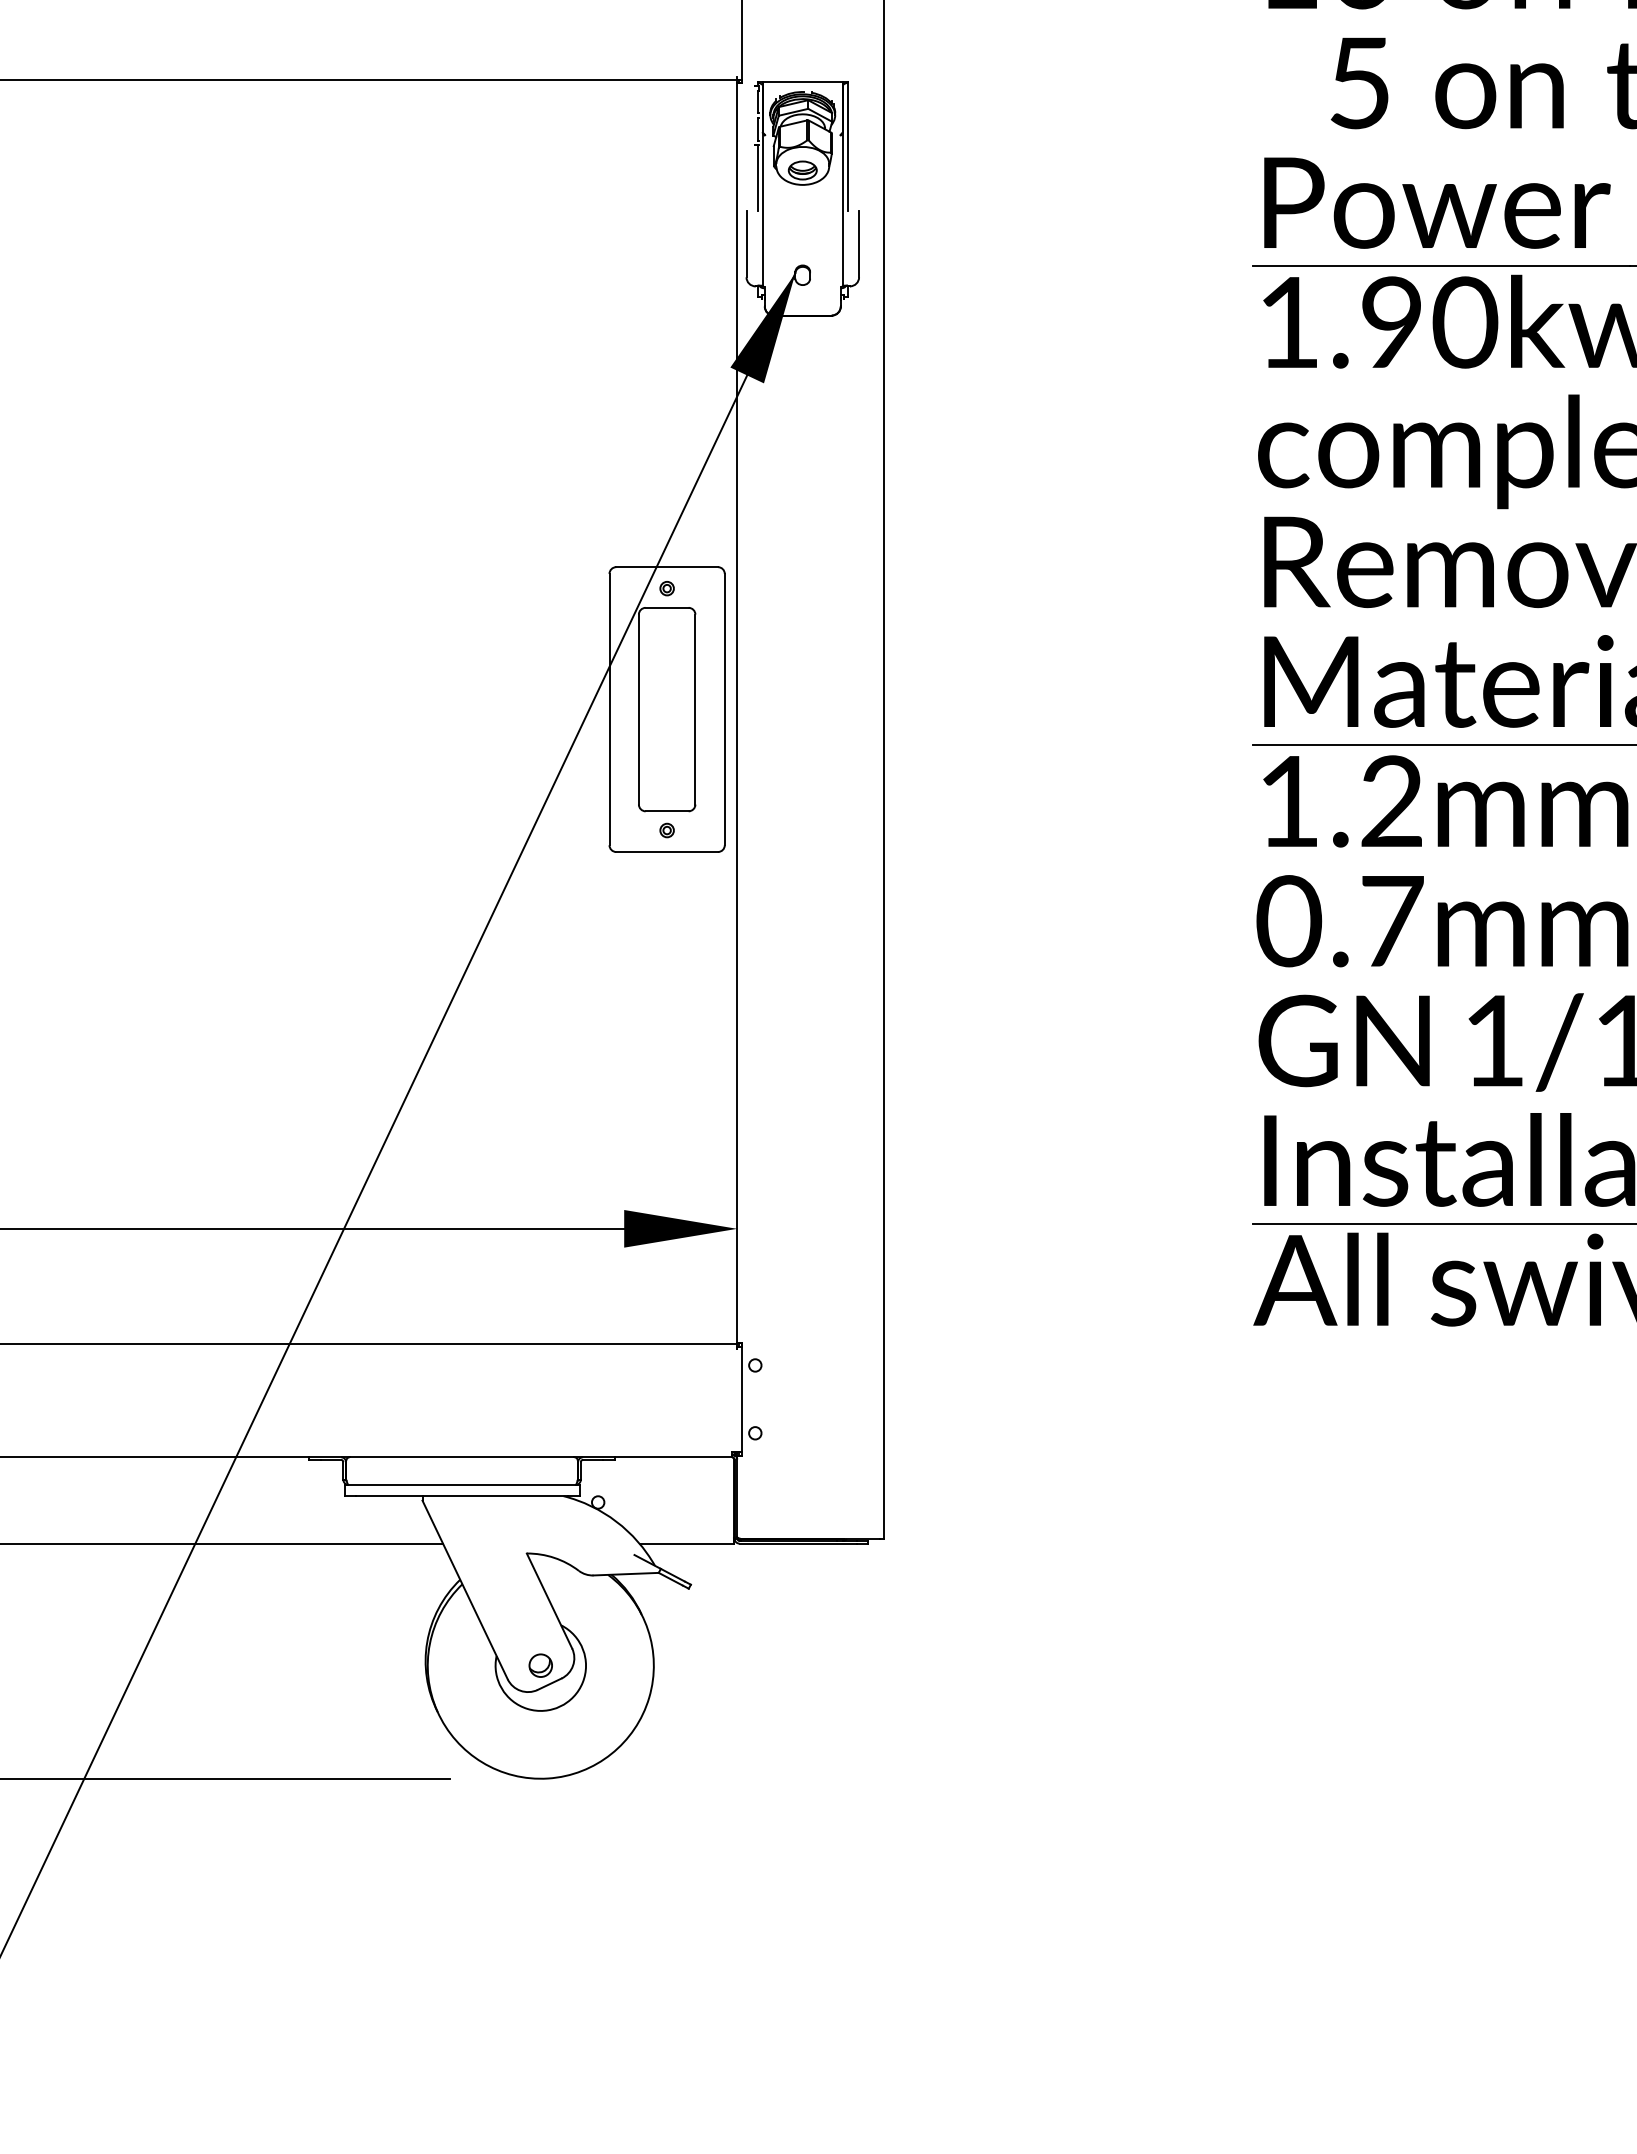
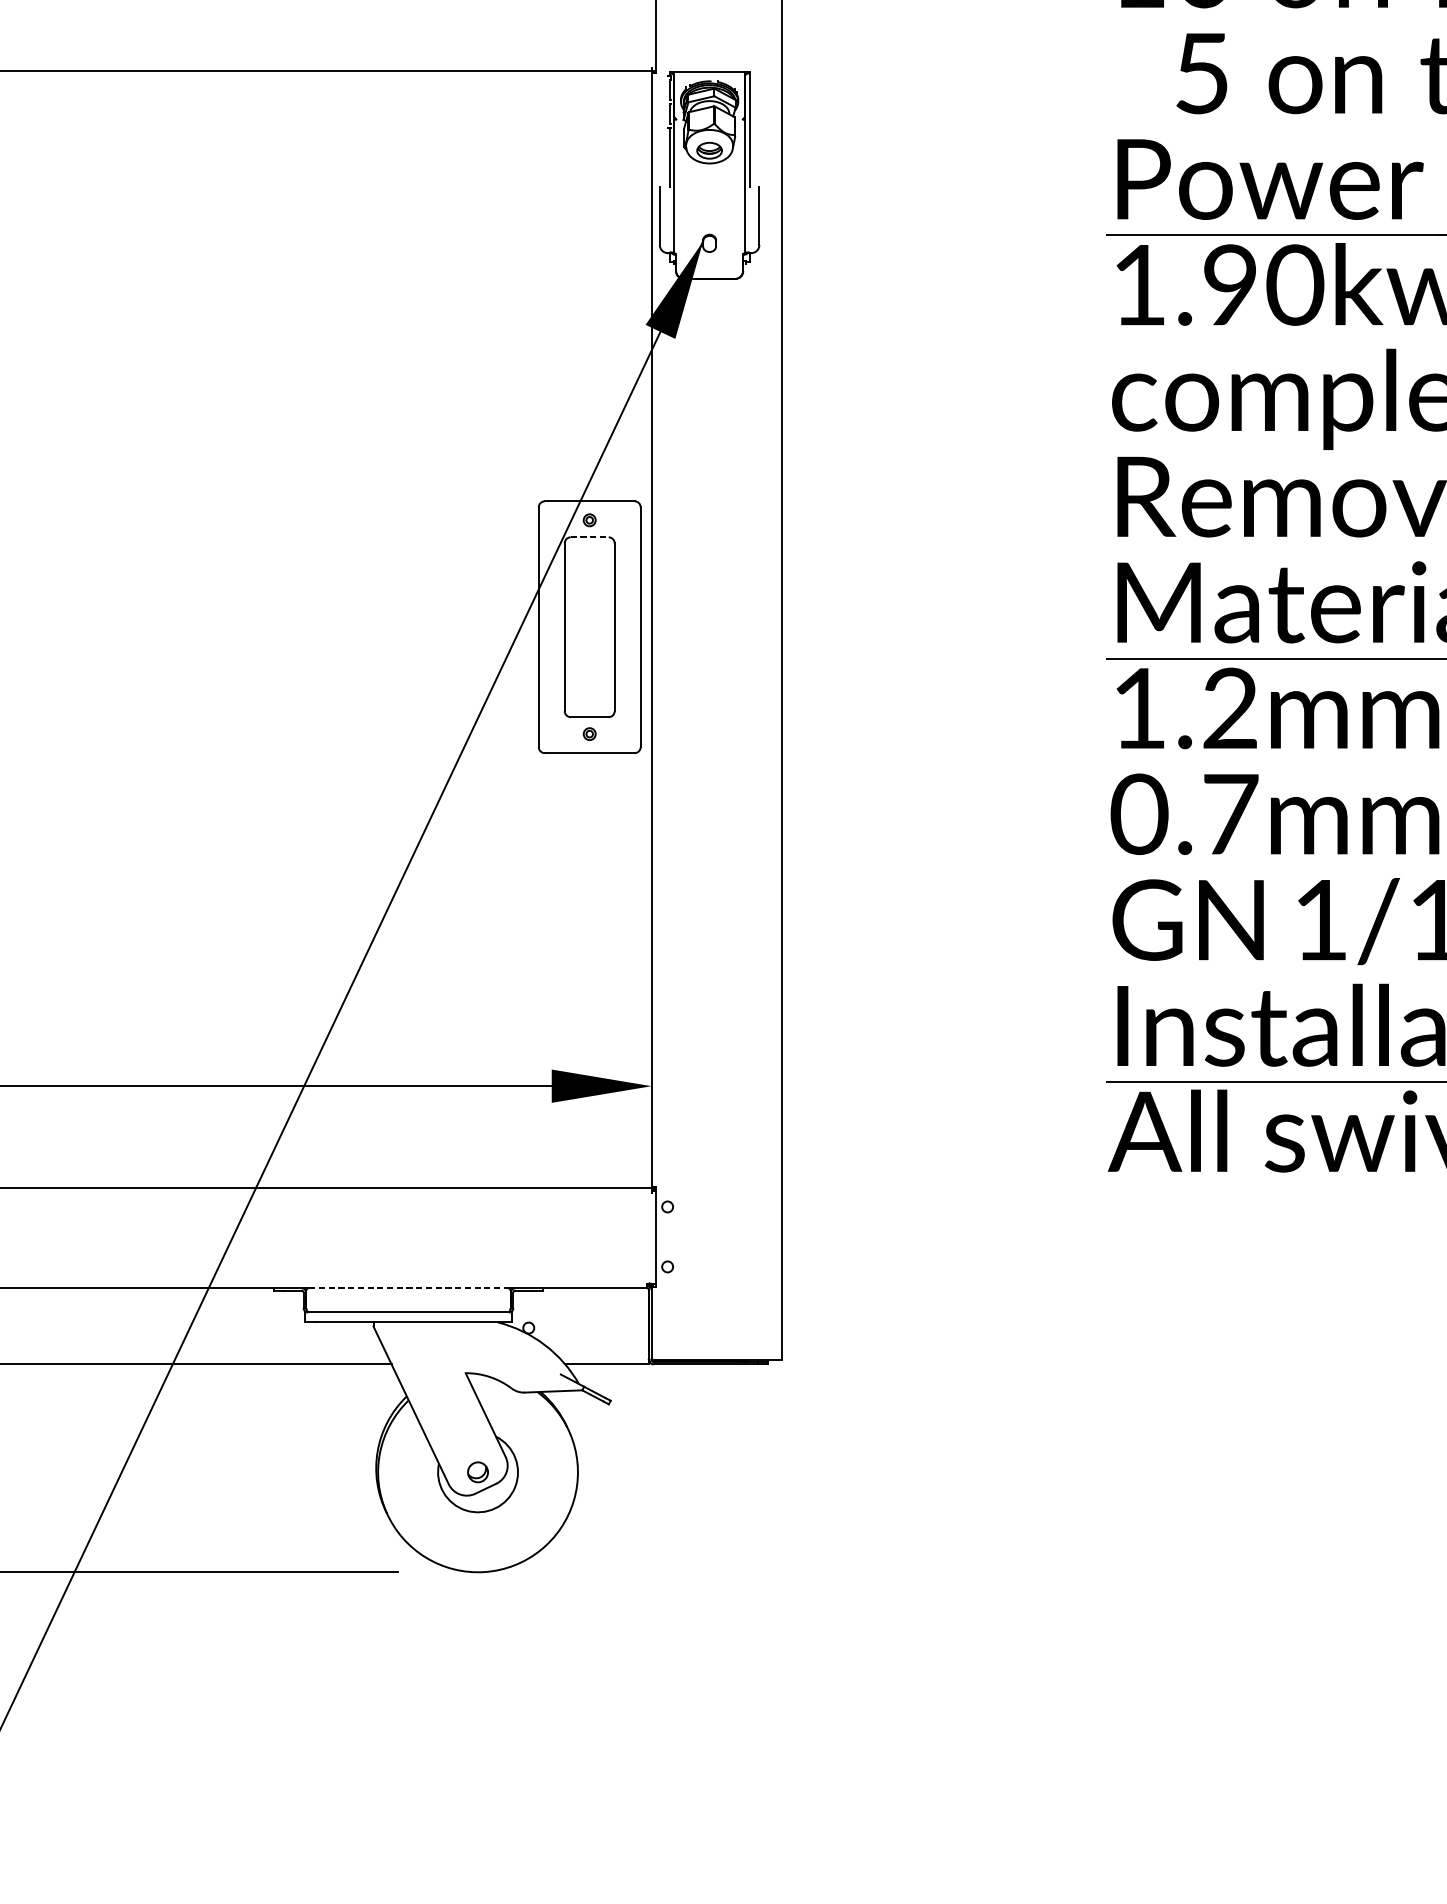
line: (667, 607) -> (590, 537), solid -> dashed
line: (462, 1457) -> (408, 1288), solid -> dashed

